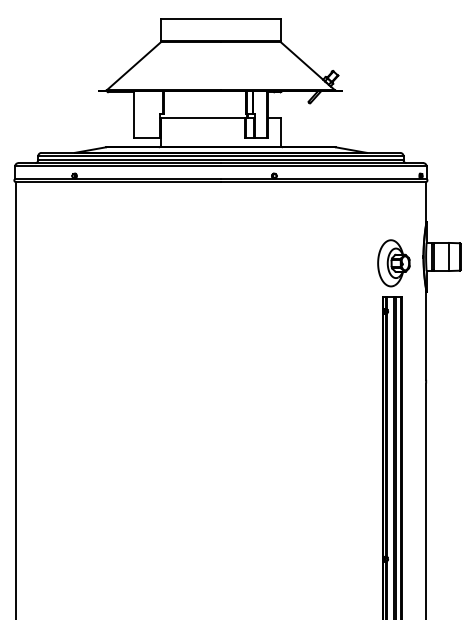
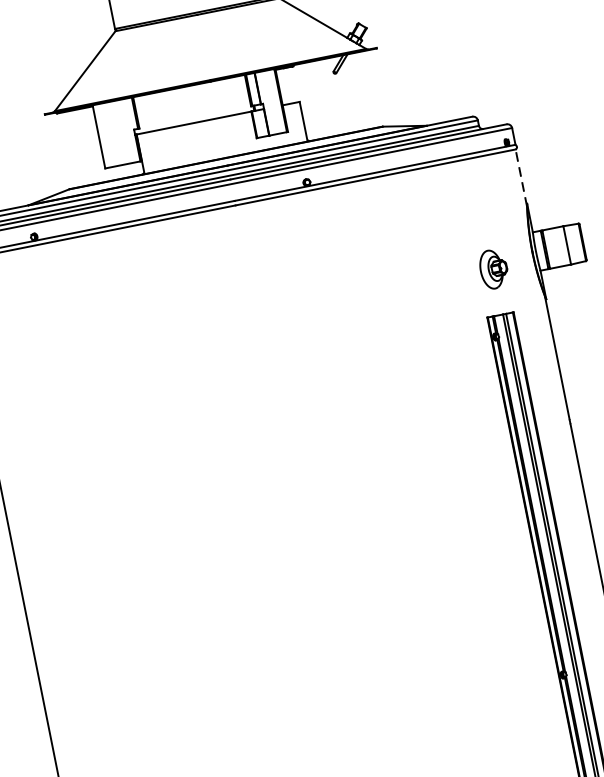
line: (426, 203) -> (521, 178), solid -> dashed
part: (393, 263) -> (493, 269), size x0.6

